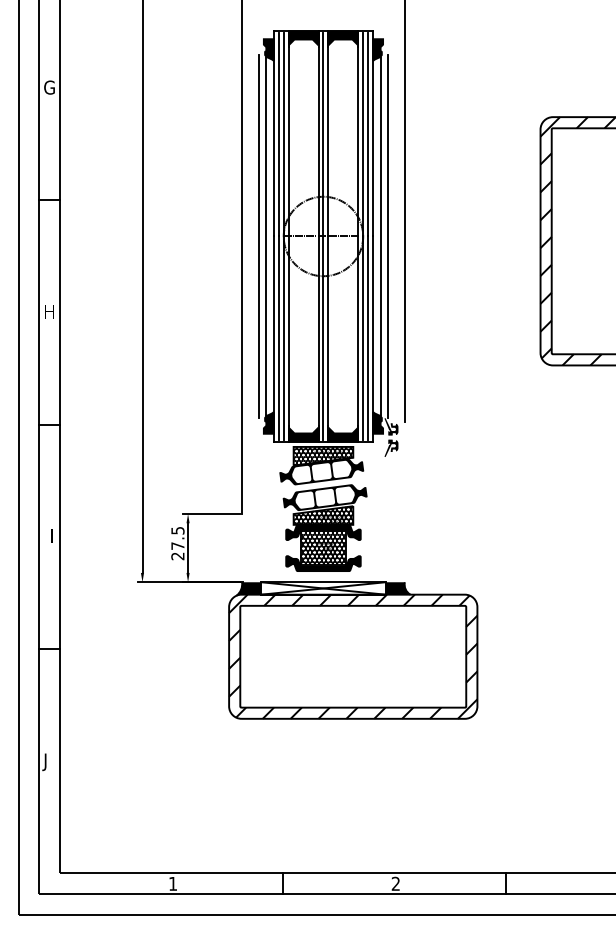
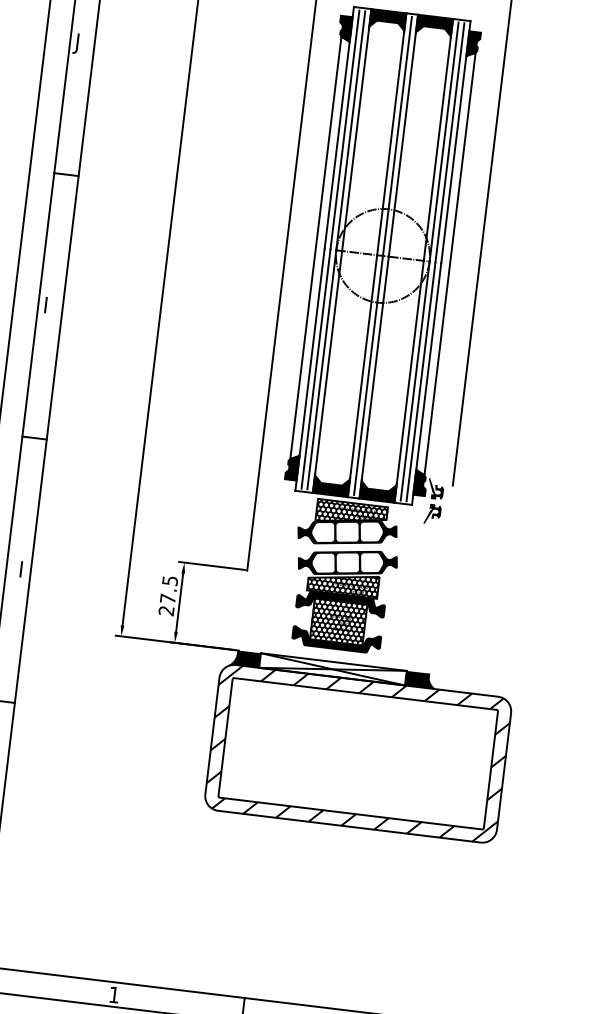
text: (48, 89) -> (80, 44), G -> J
line: (258, 236) -> (306, 246), removed
line: (388, 236) -> (459, 265), removed
text: (49, 311) -> (50, 305), H -> I

